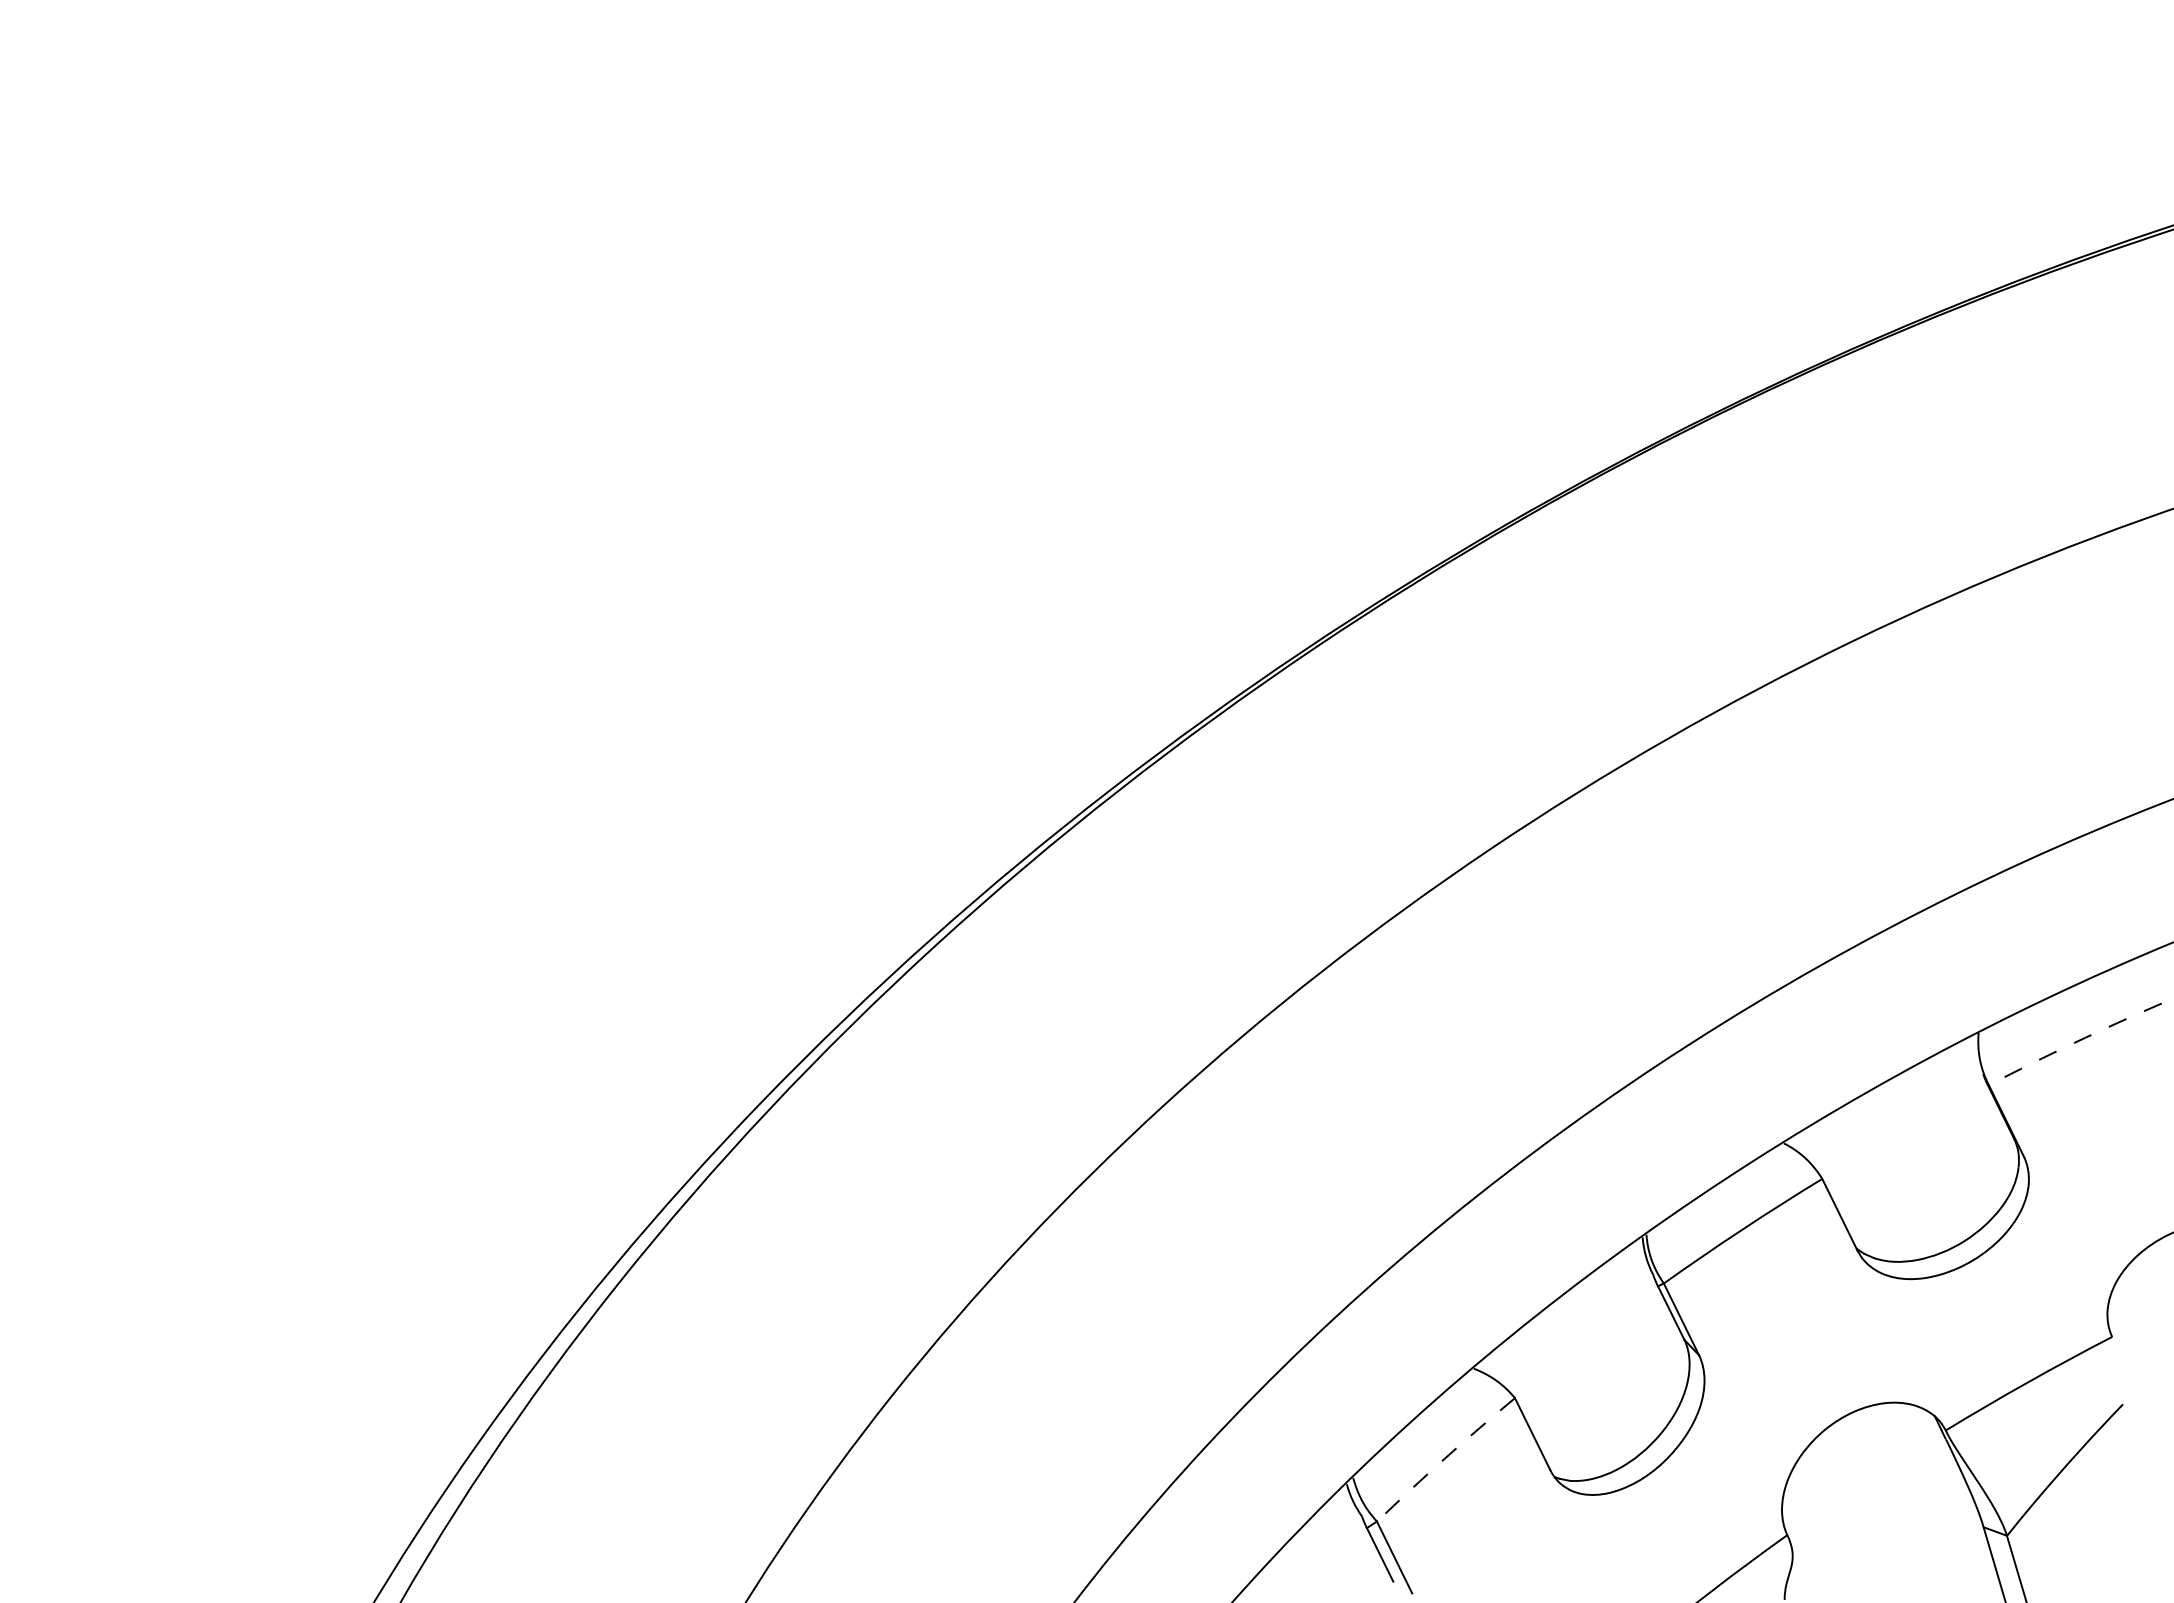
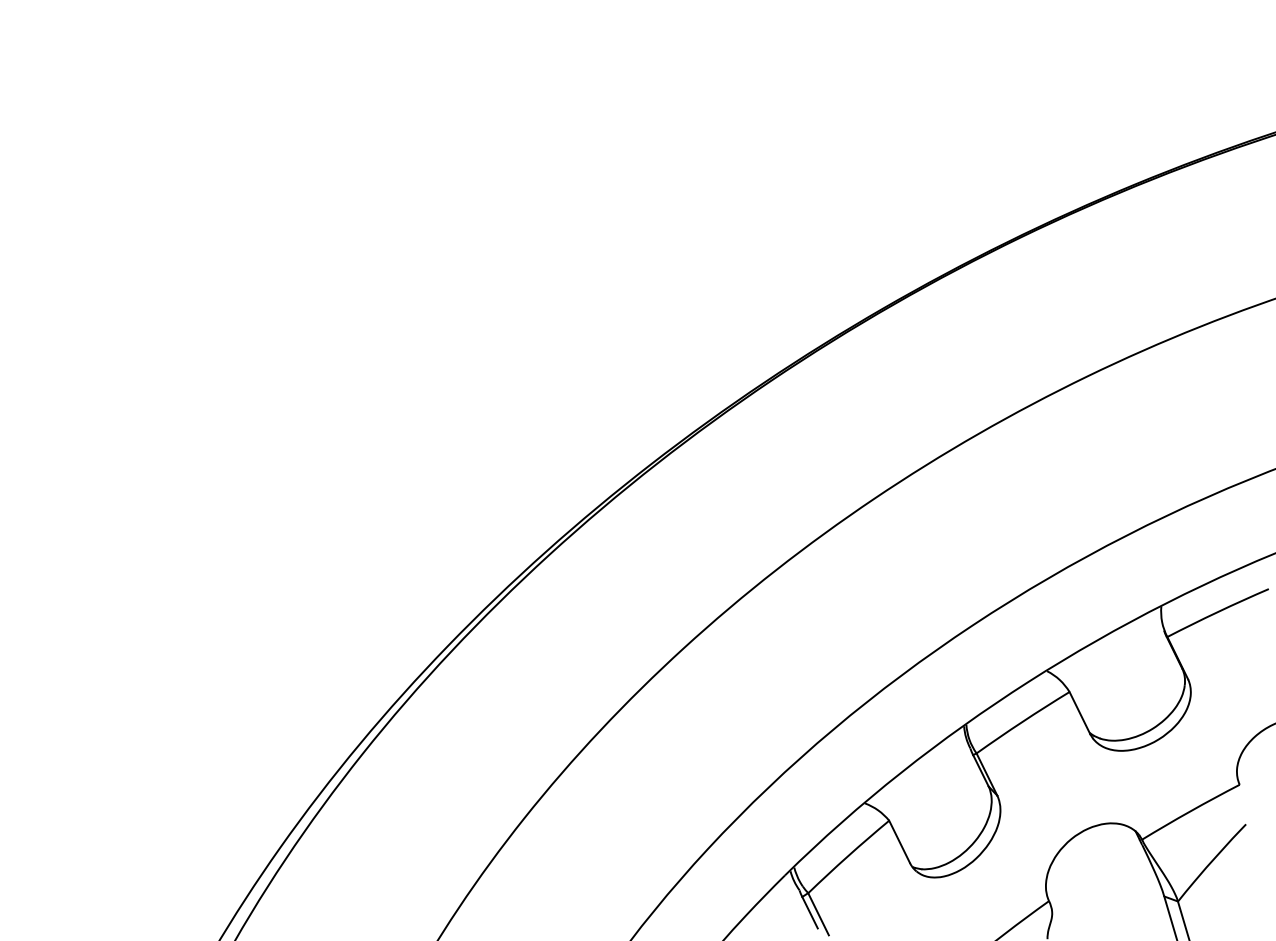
arc: (2074, 1043) -> (1217, 612), dashed -> solid
arc: (1445, 1459) -> (848, 856), dashed -> solid

